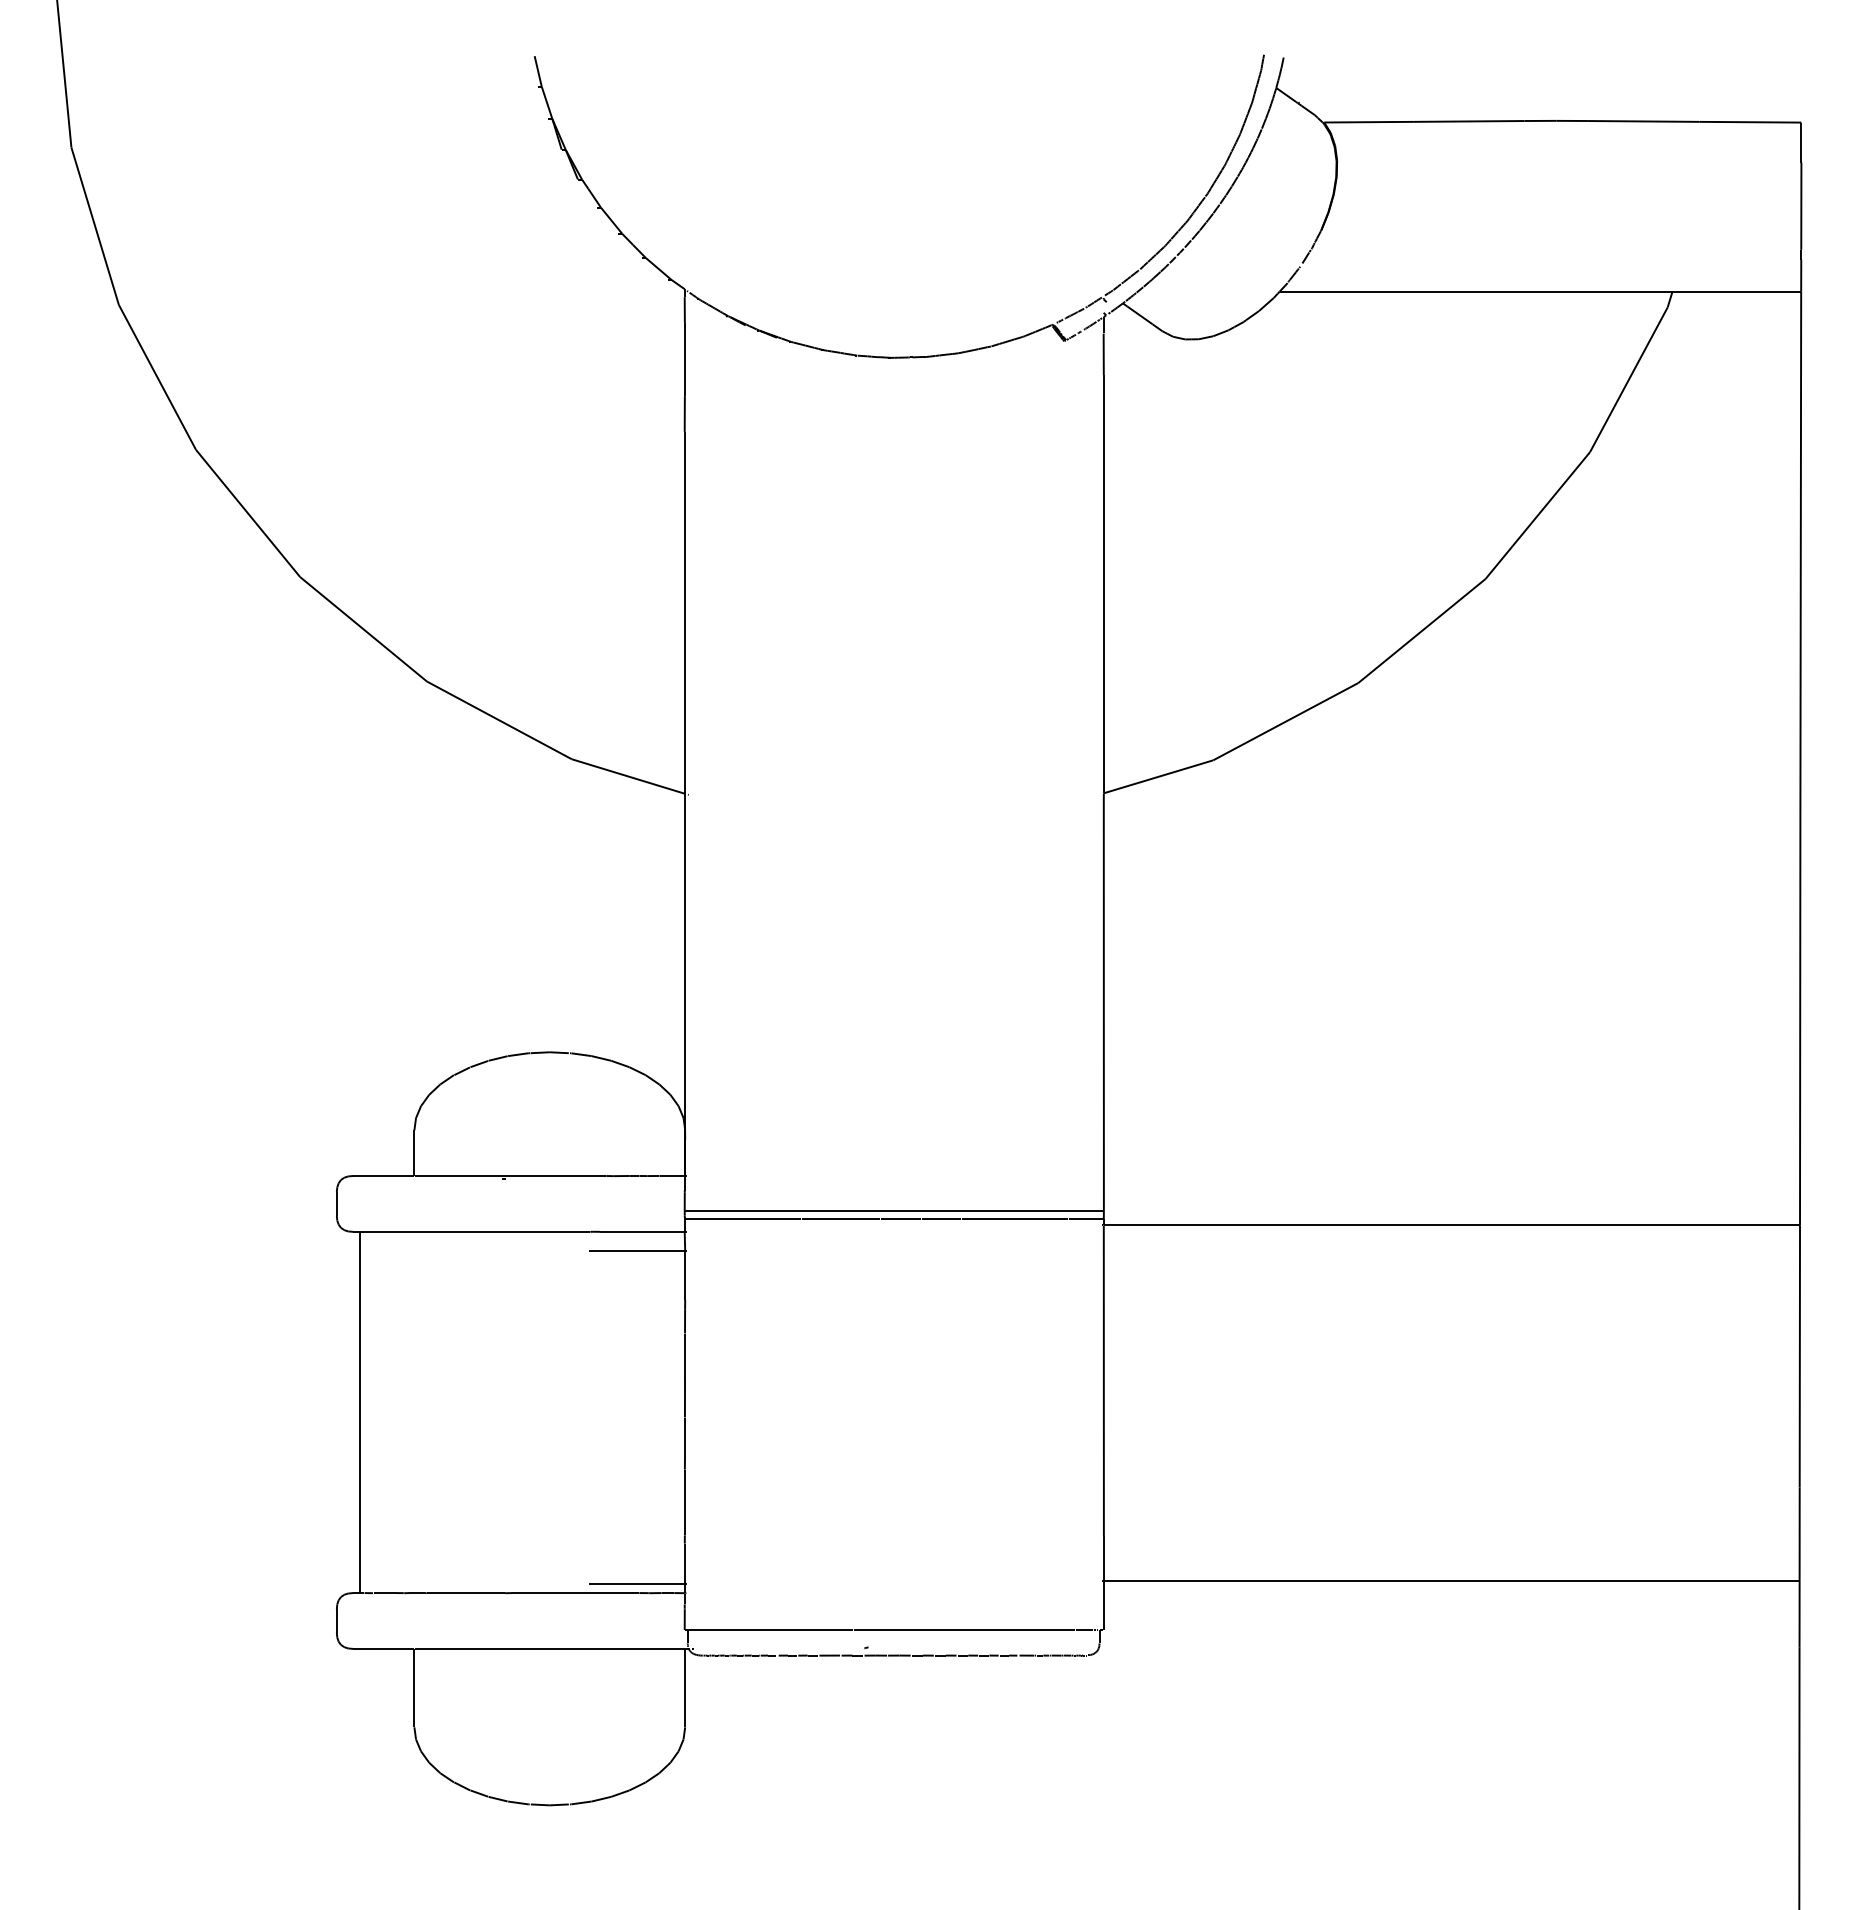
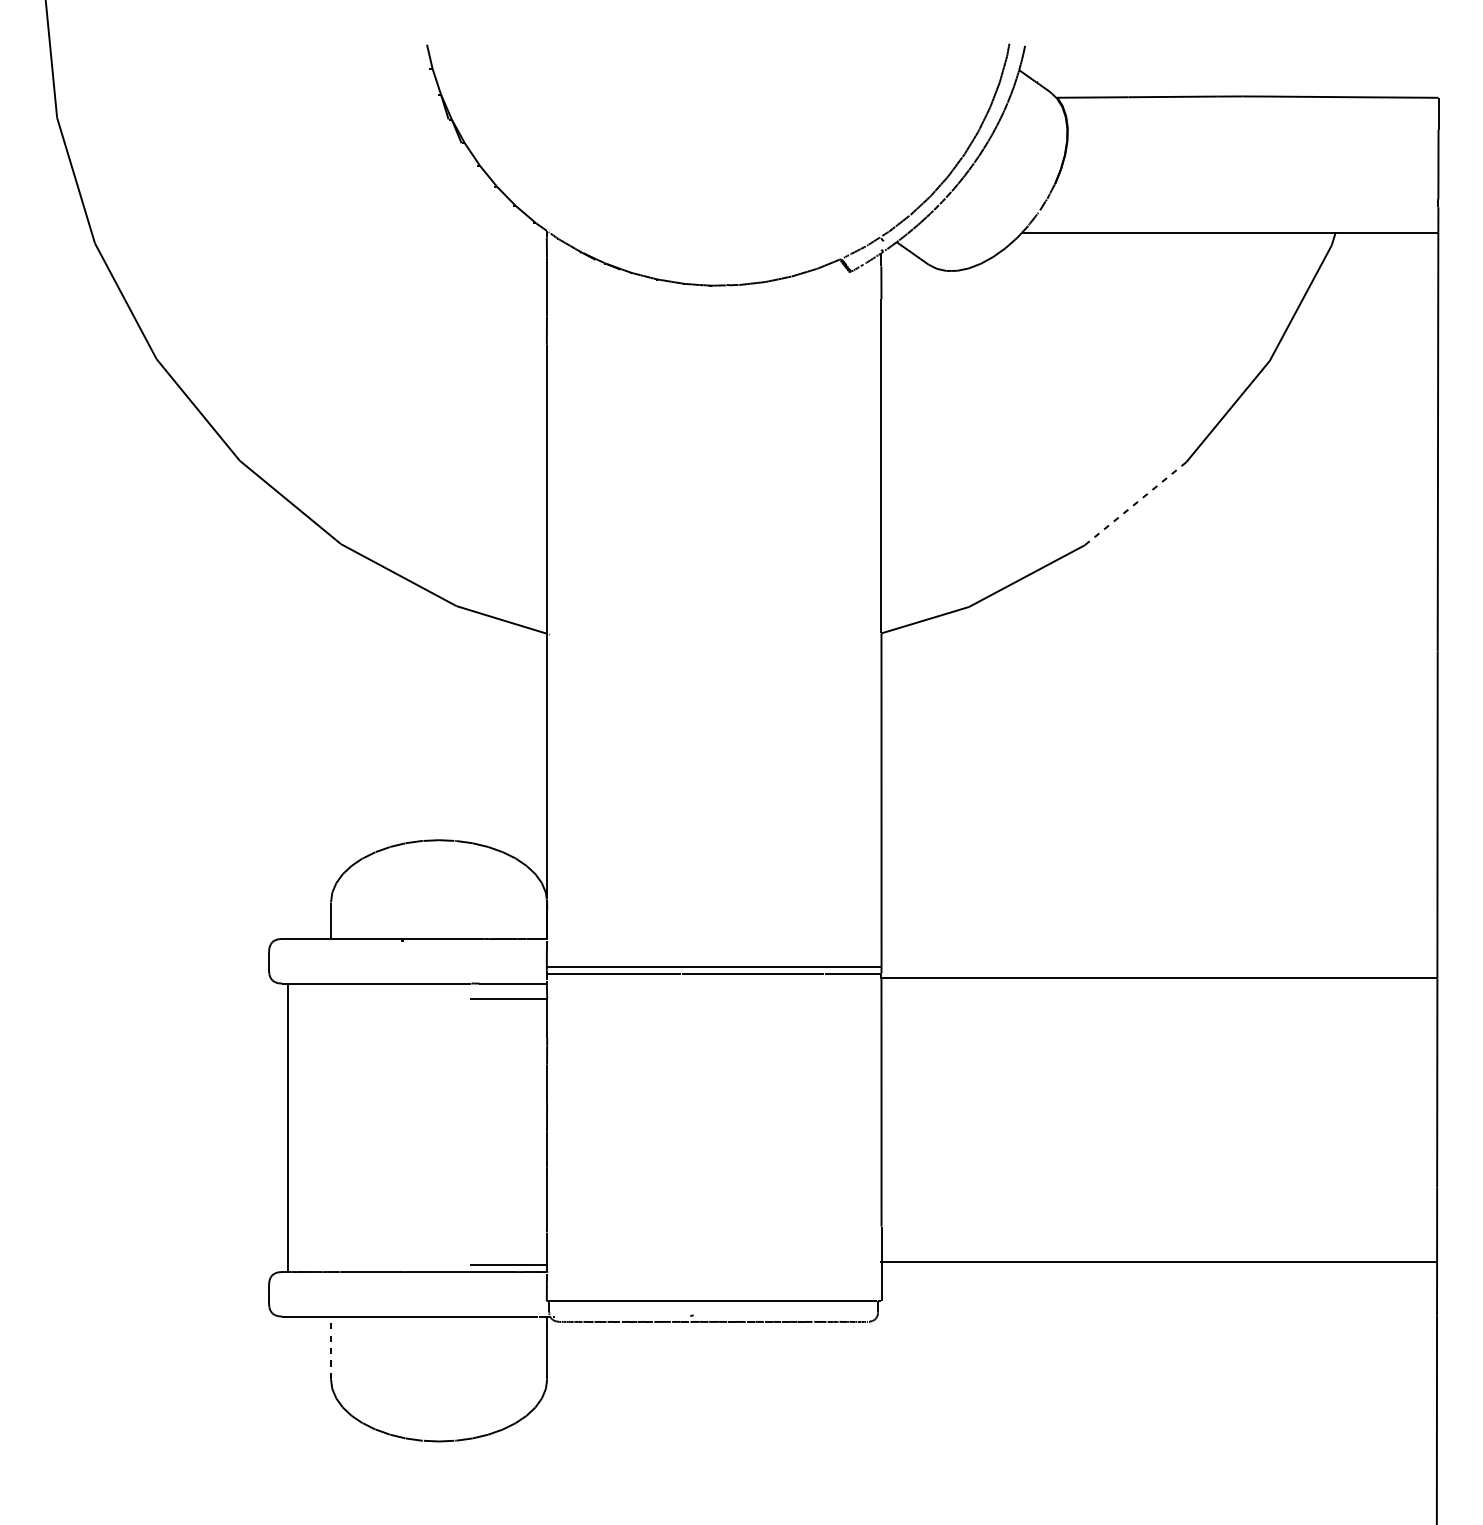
line: (1421, 631) -> (1135, 504), solid -> dashed
line: (414, 1687) -> (331, 1347), solid -> dashed

